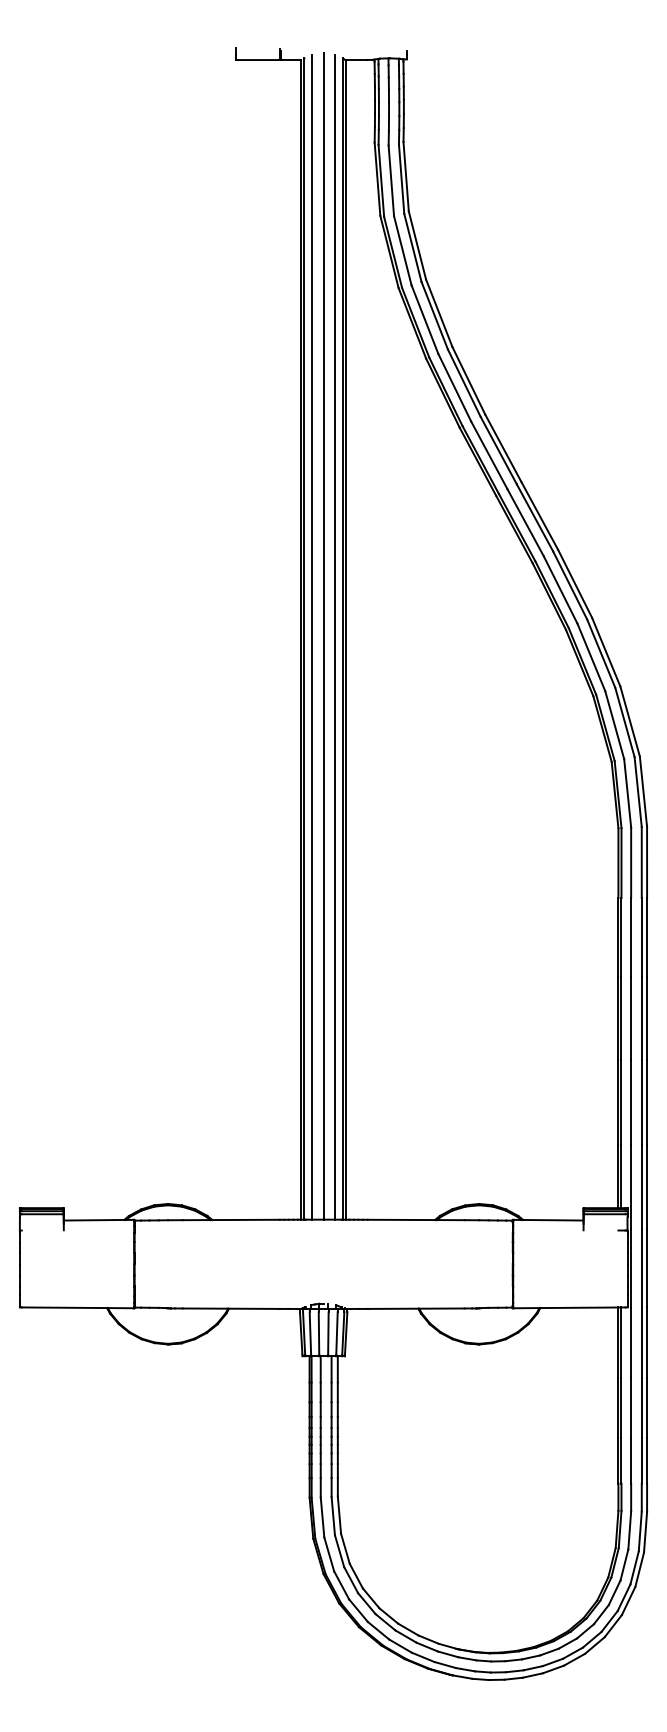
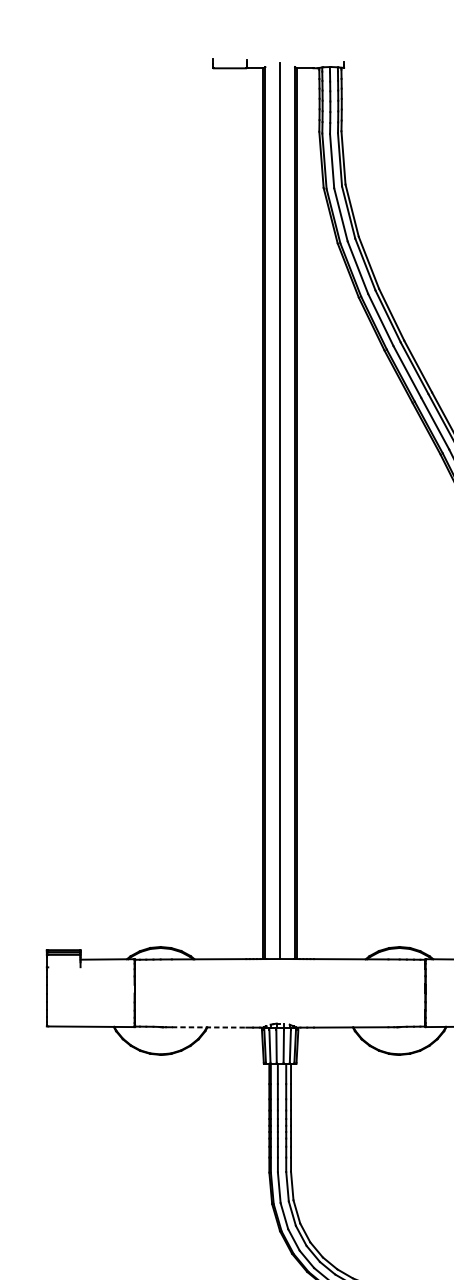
line: (312, 636) -> (271, 511), removed
line: (334, 636) -> (288, 511), removed
line: (231, 1308) -> (209, 1027), solid -> dashed

